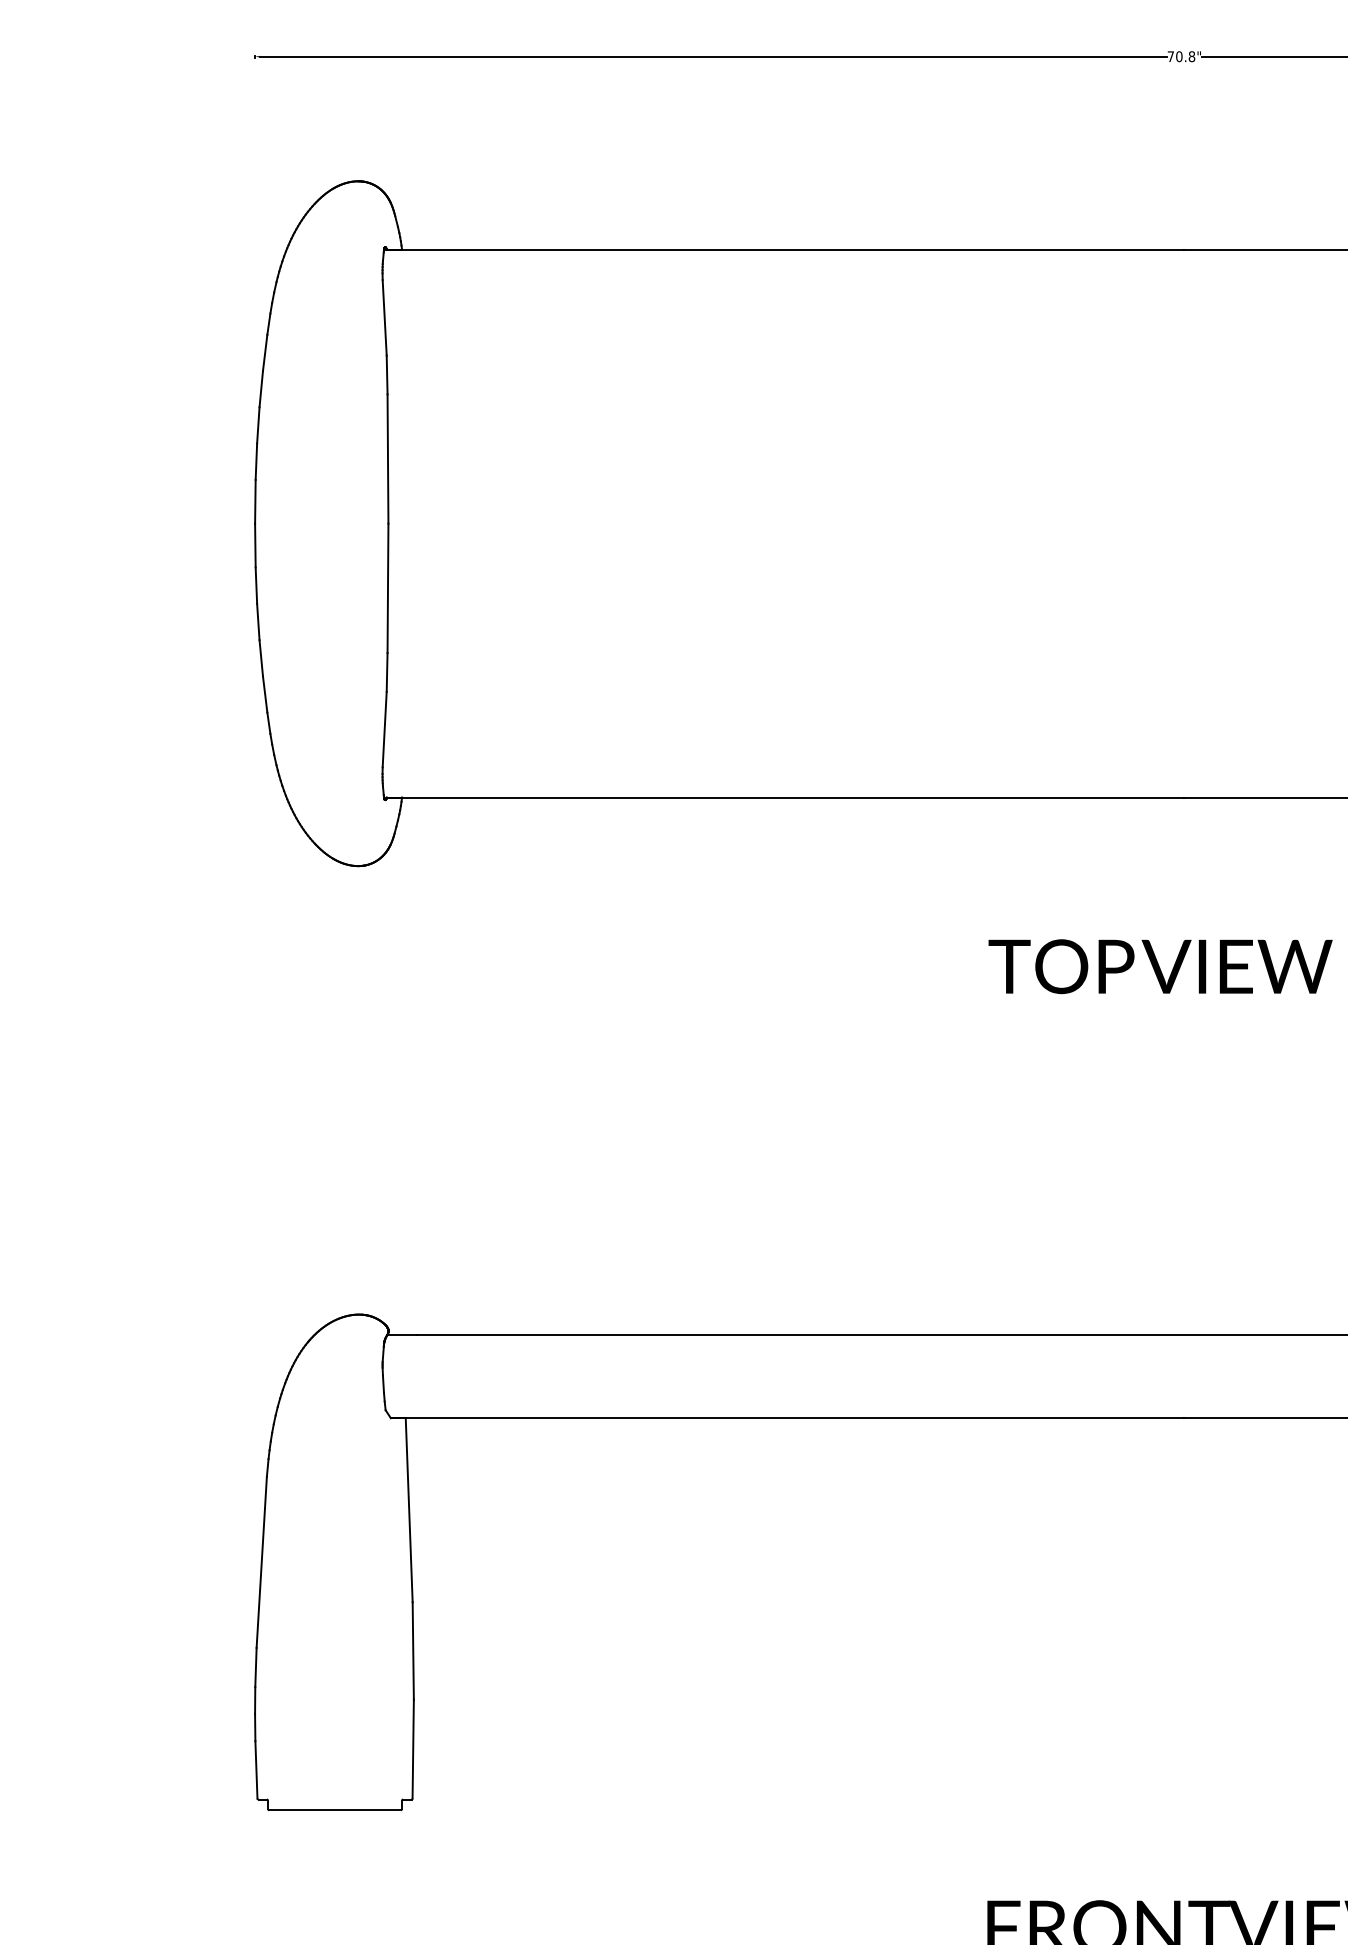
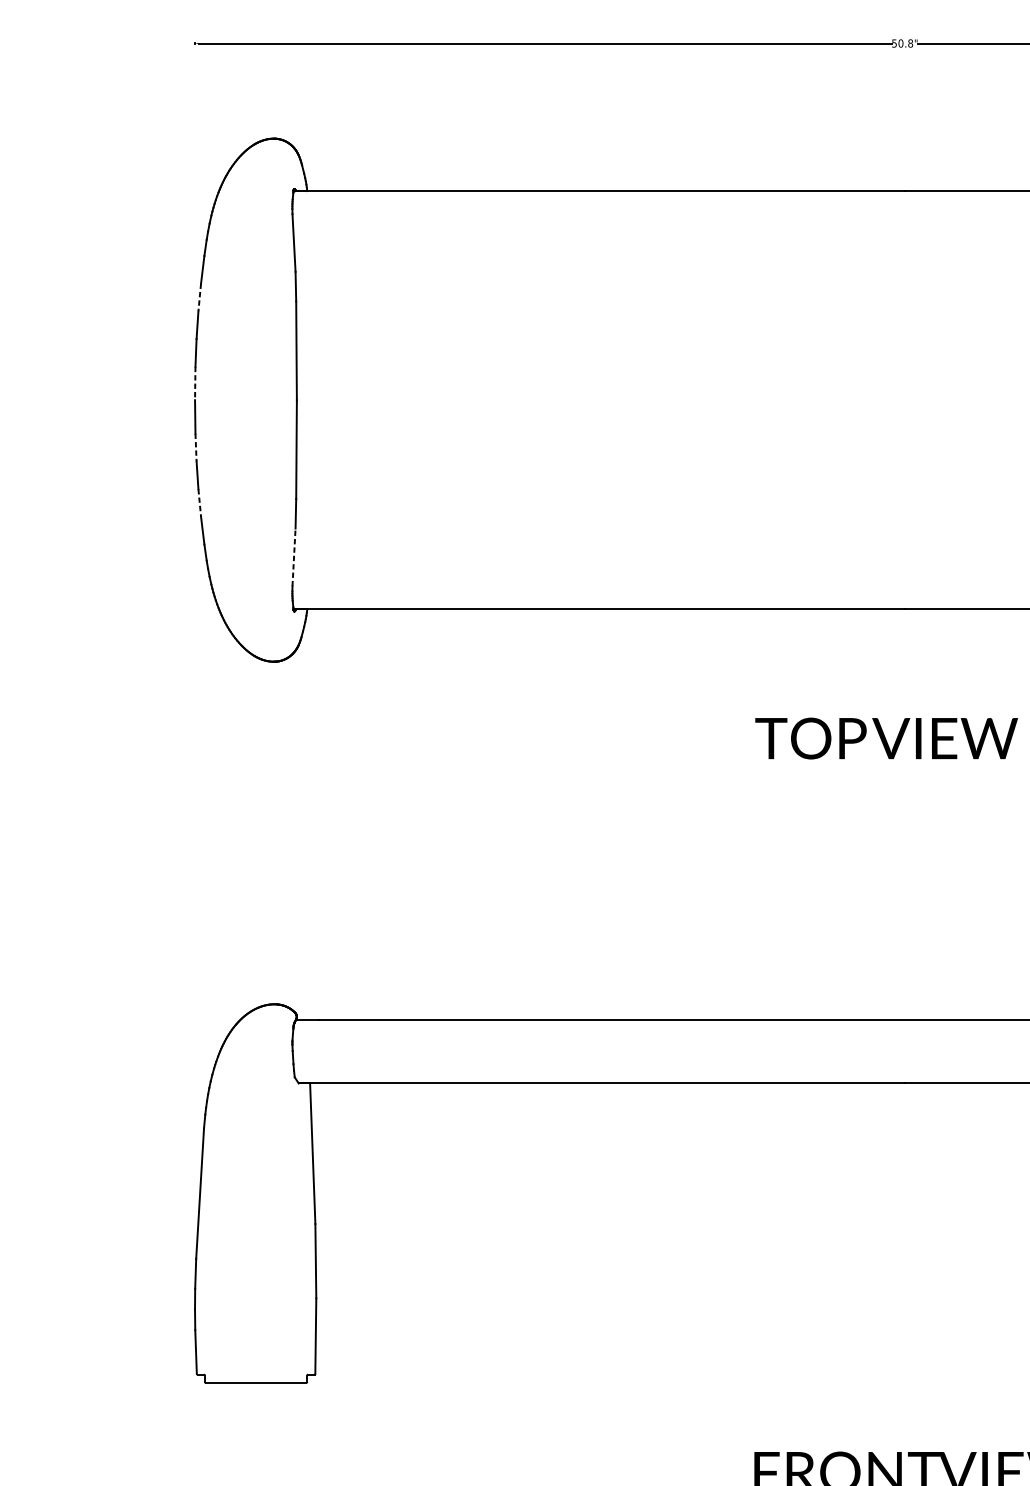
text: (1170, 56) -> (894, 43), 70.8" -> 50.8"
line: (261, 389) -> (199, 297), solid -> dashed
line: (255, 501) -> (195, 383), solid -> dashed
line: (256, 586) -> (196, 448), solid -> dashed
line: (261, 658) -> (199, 503), solid -> dashed
line: (384, 729) -> (293, 557), solid -> dashed

